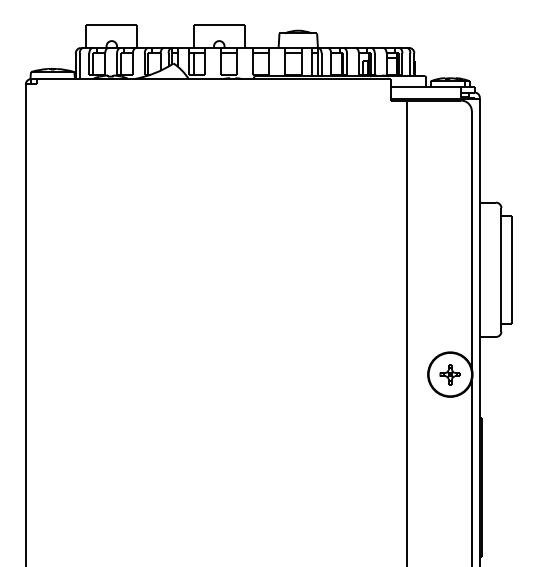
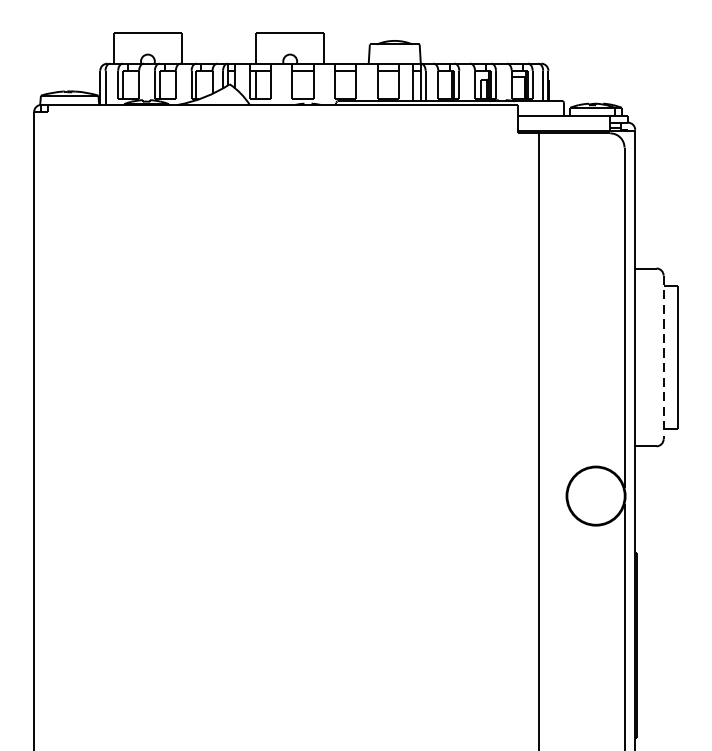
line: (501, 269) -> (663, 356), solid -> dashed
part: (449, 374) -> (594, 495), removed

